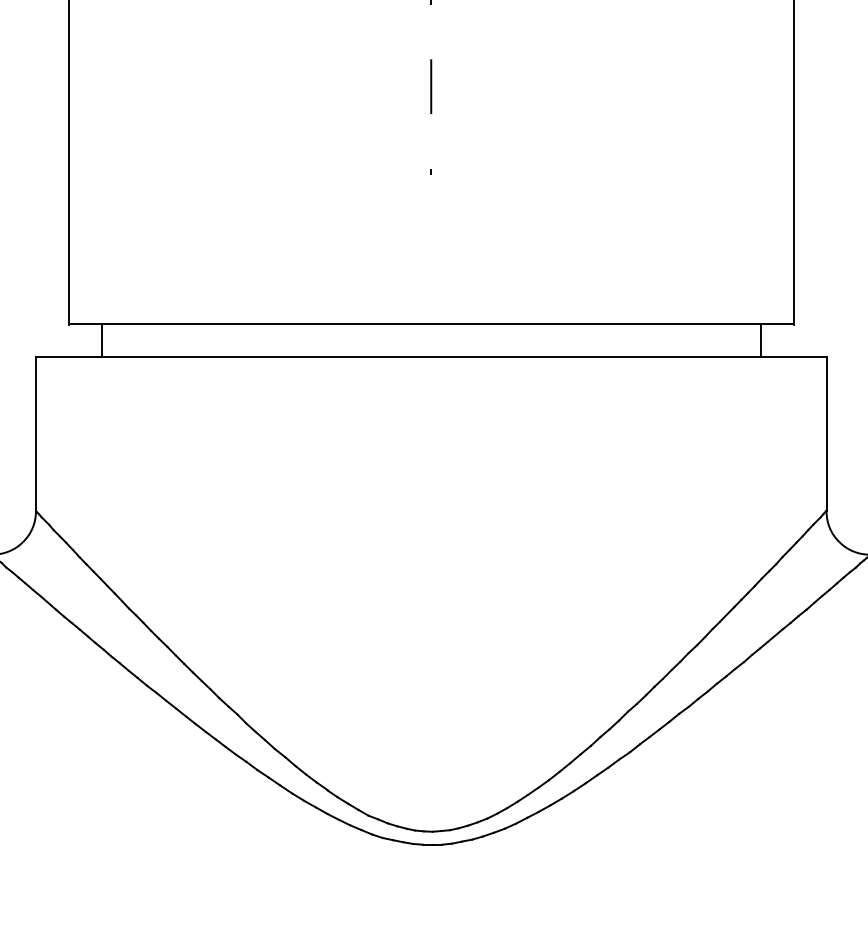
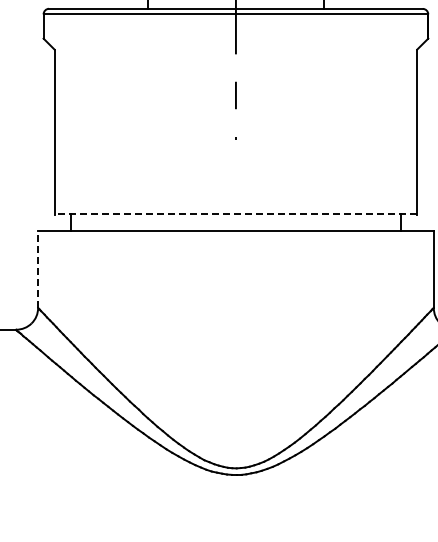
line: (430, 324) -> (235, 214), solid -> dashed
line: (36, 434) -> (38, 269), solid -> dashed

